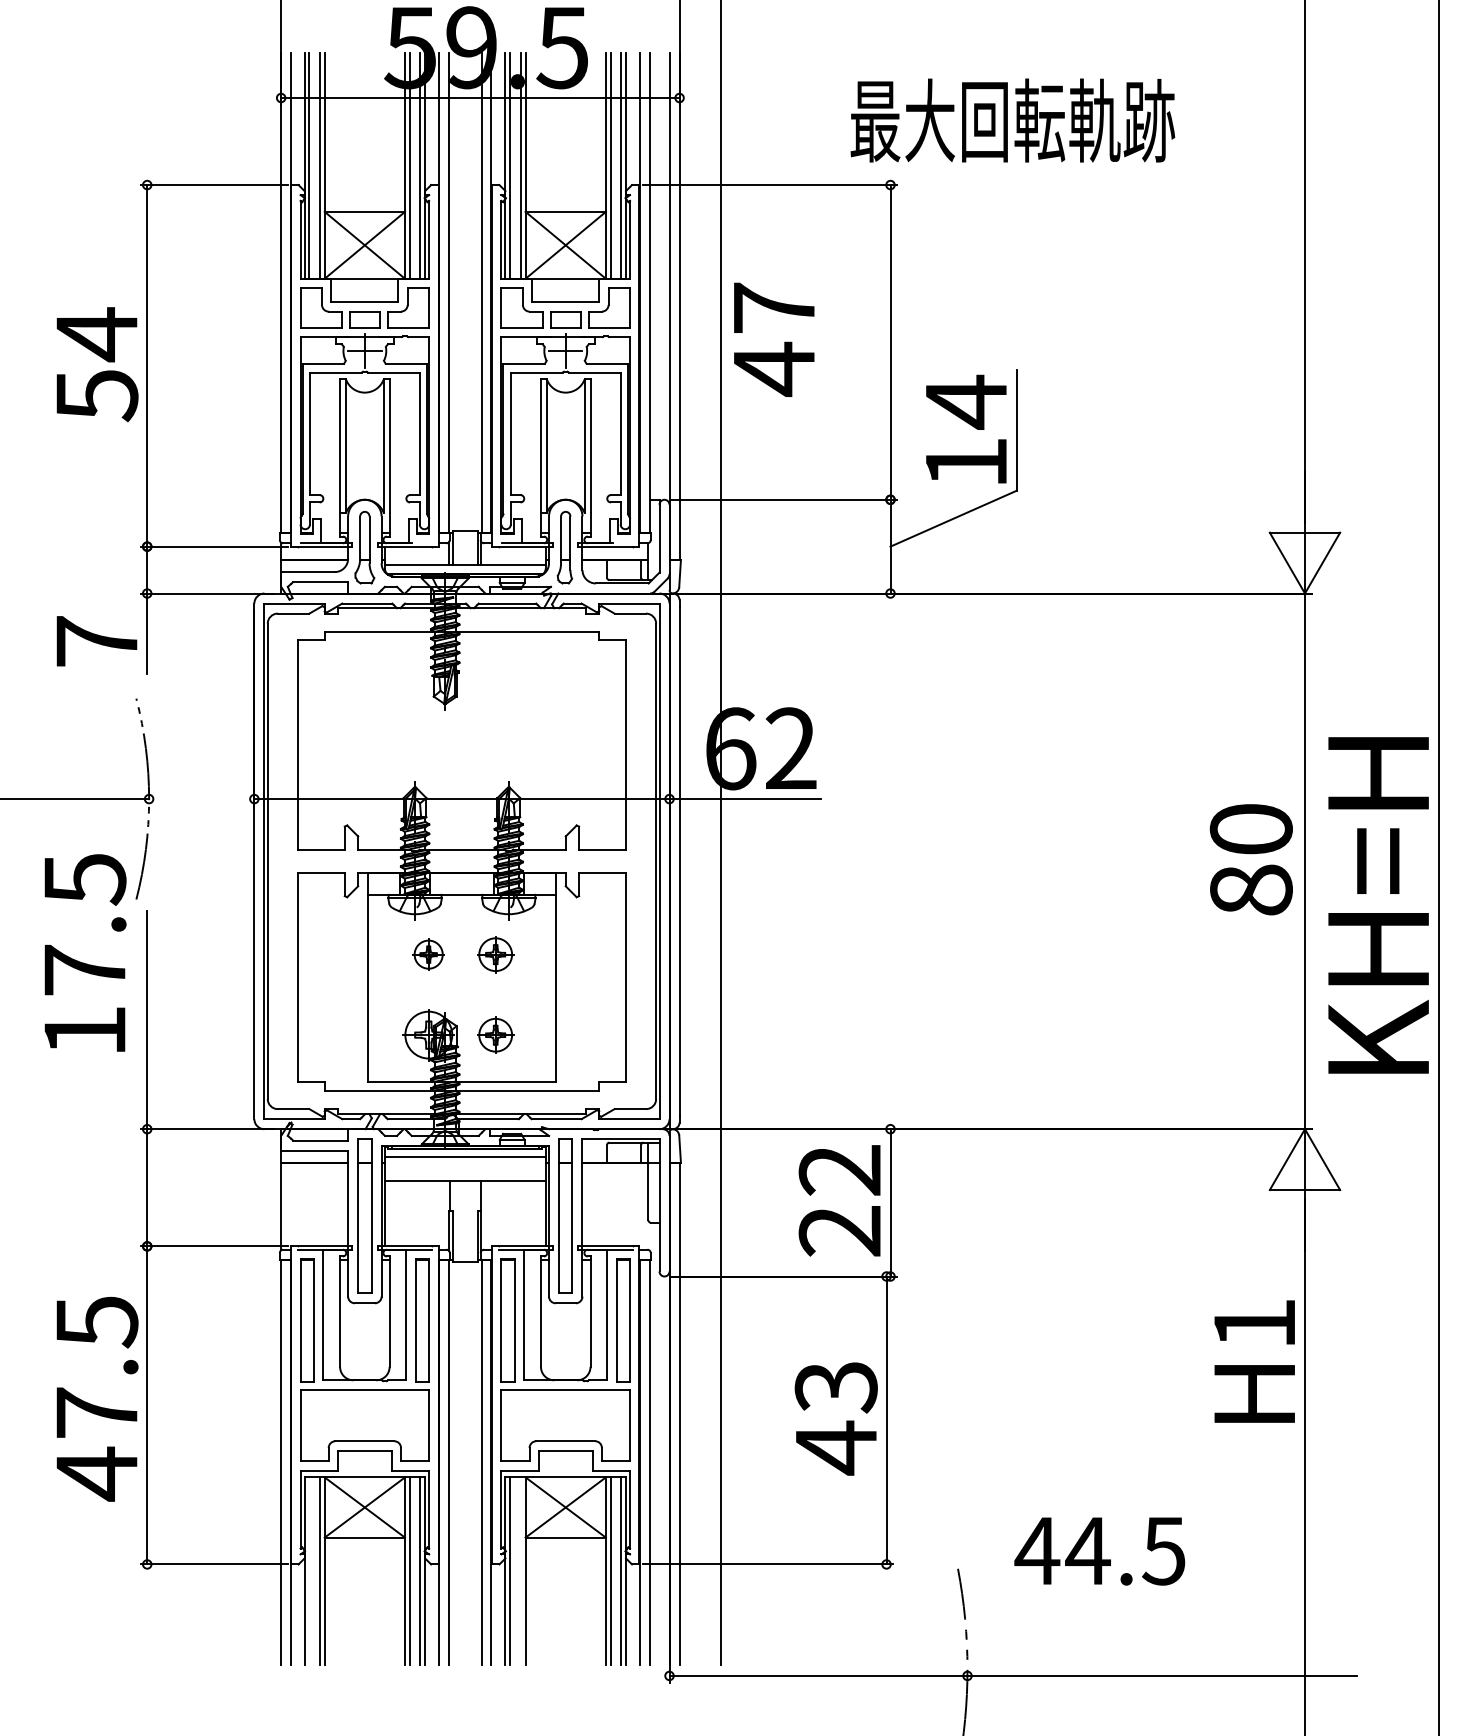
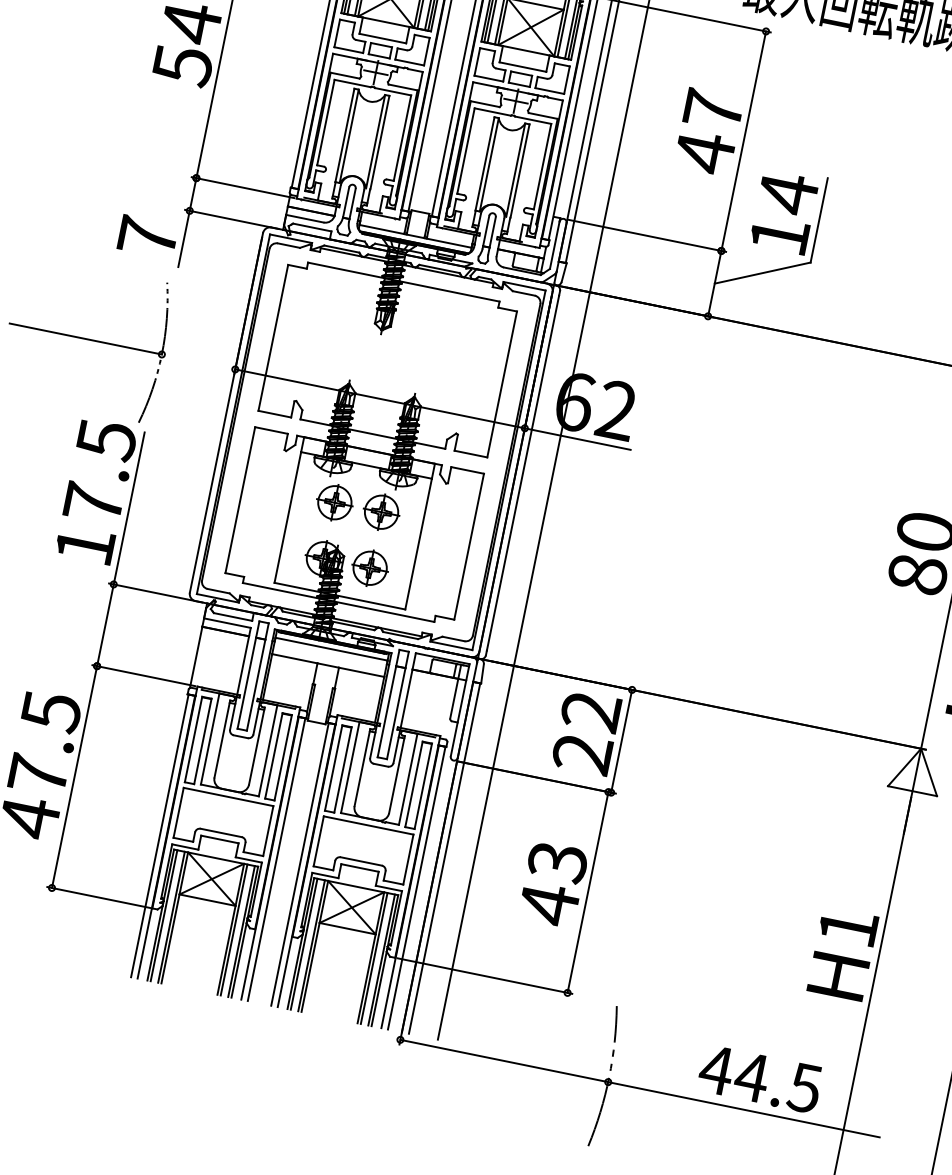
text: (774, 339) -> (709, 132), moved
text: (85, 952) -> (96, 491), moved
part: (428, 954) -> (334, 502), size x1.67
part: (495, 954) -> (381, 512), size x1.43
part: (495, 1035) -> (369, 568), size x1.43
text: (1254, 1361) -> (842, 953), moved
text: (1099, 1551) -> (759, 1079), moved
line: (309, 1571) -> (164, 915), added
line: (520, 1571) -> (311, 945), added

